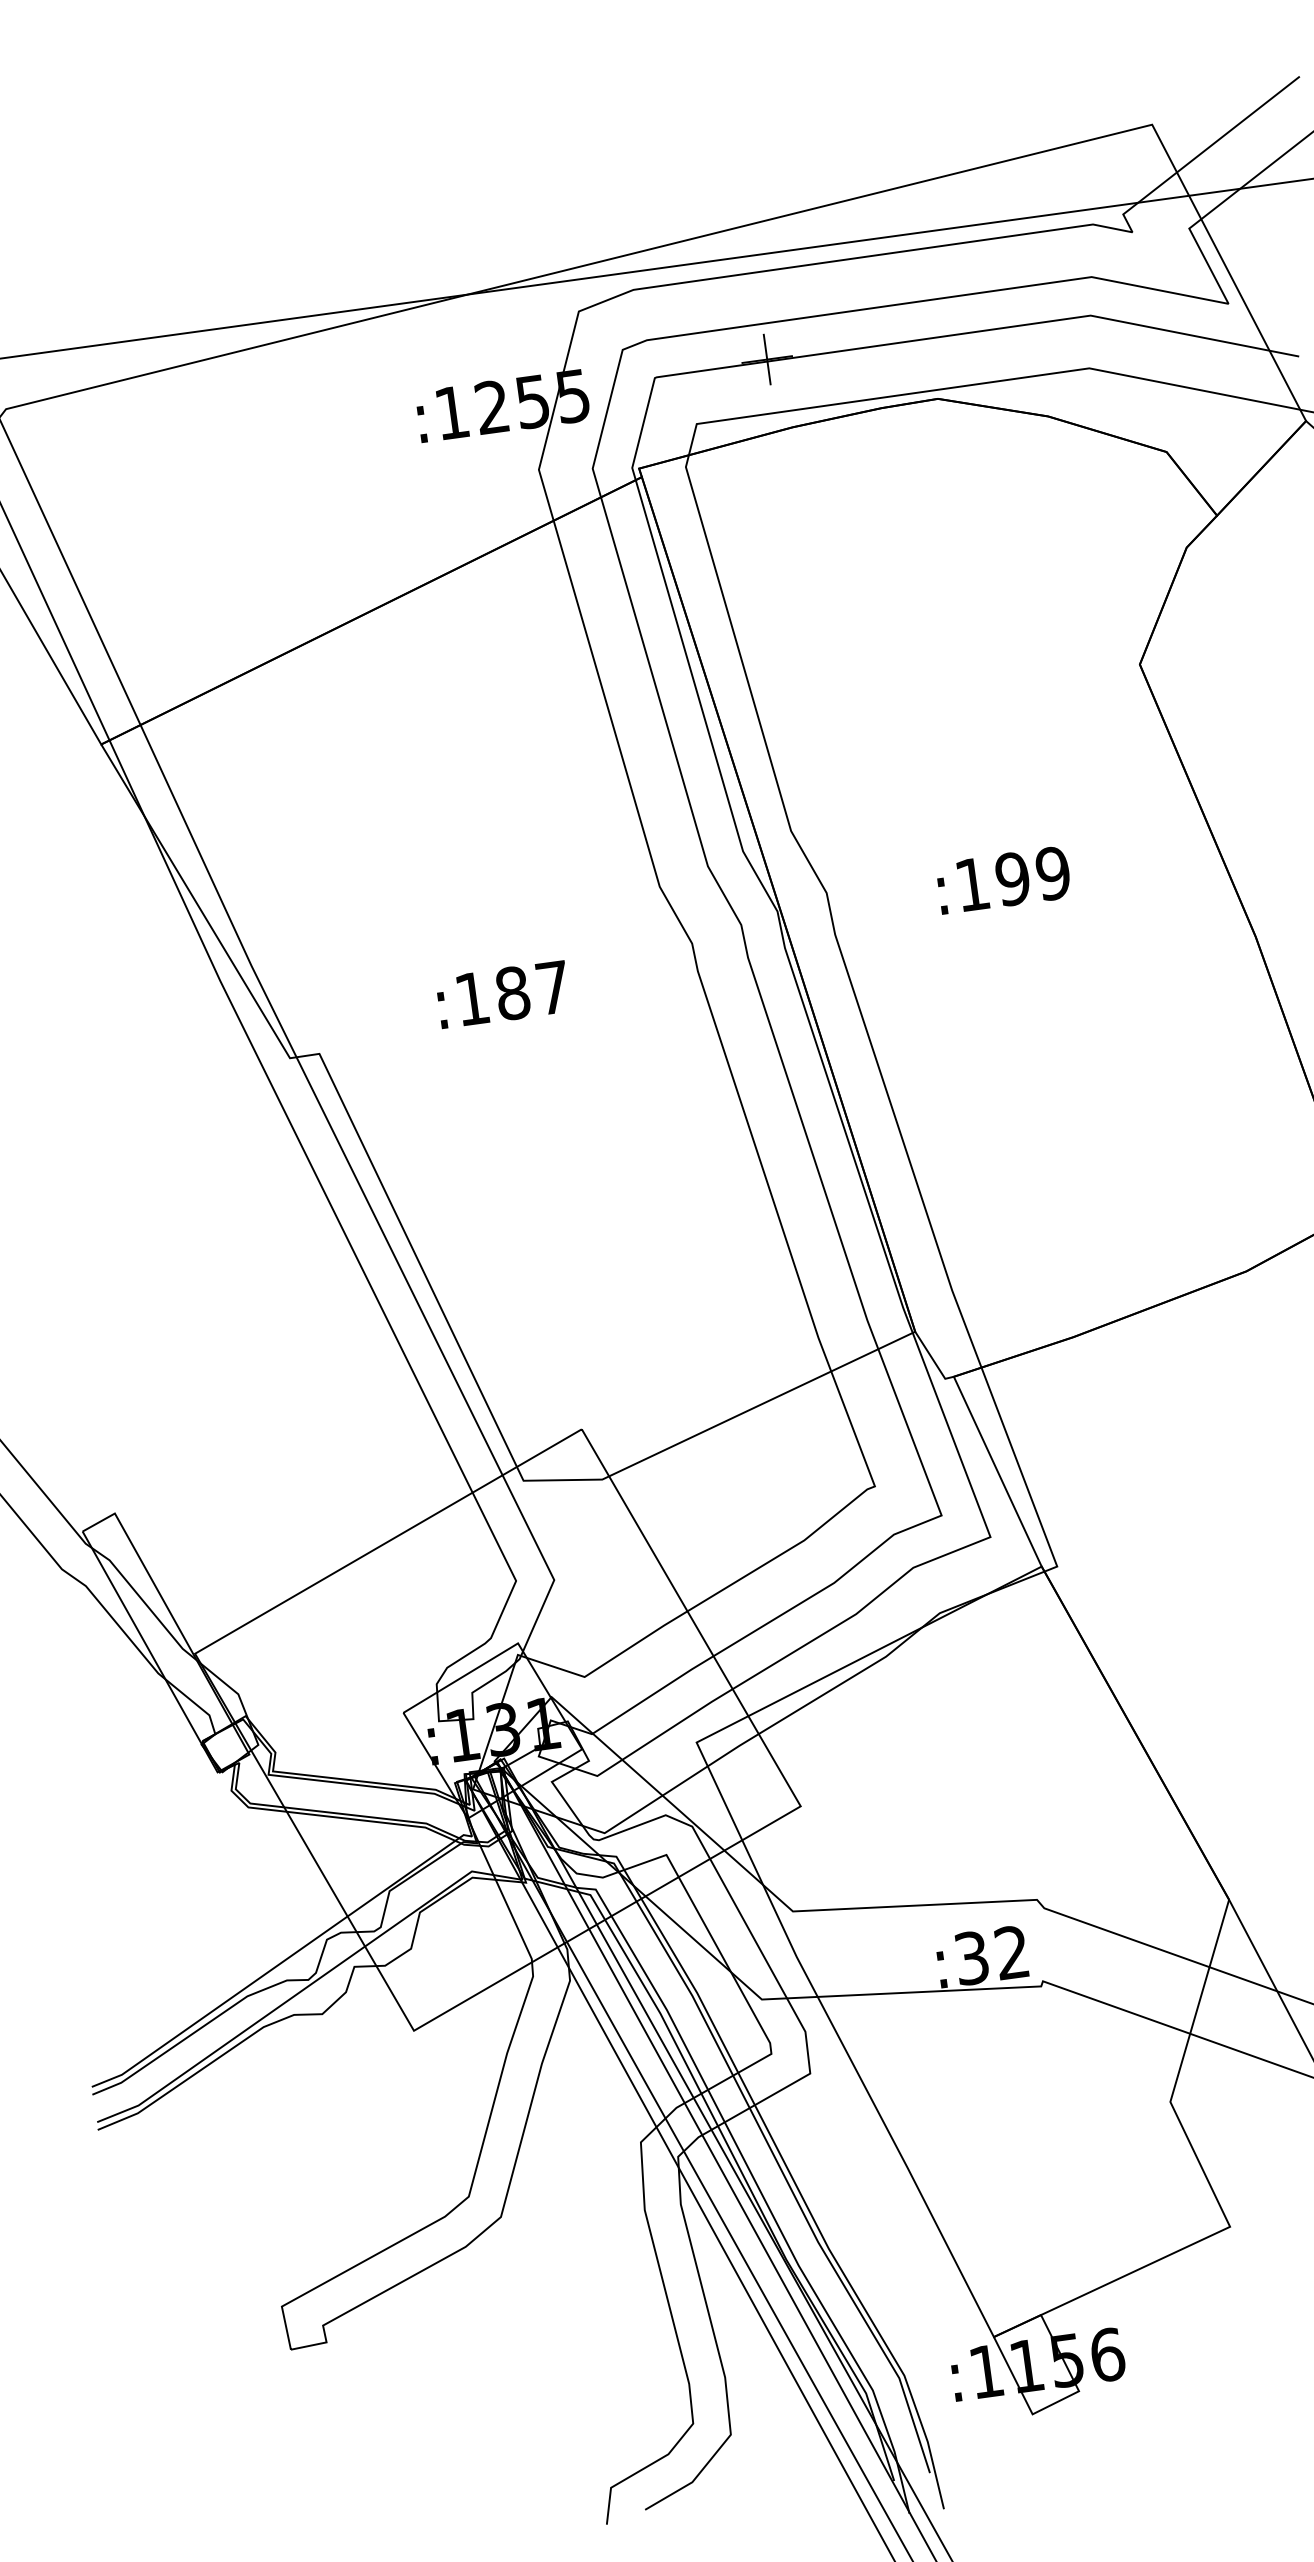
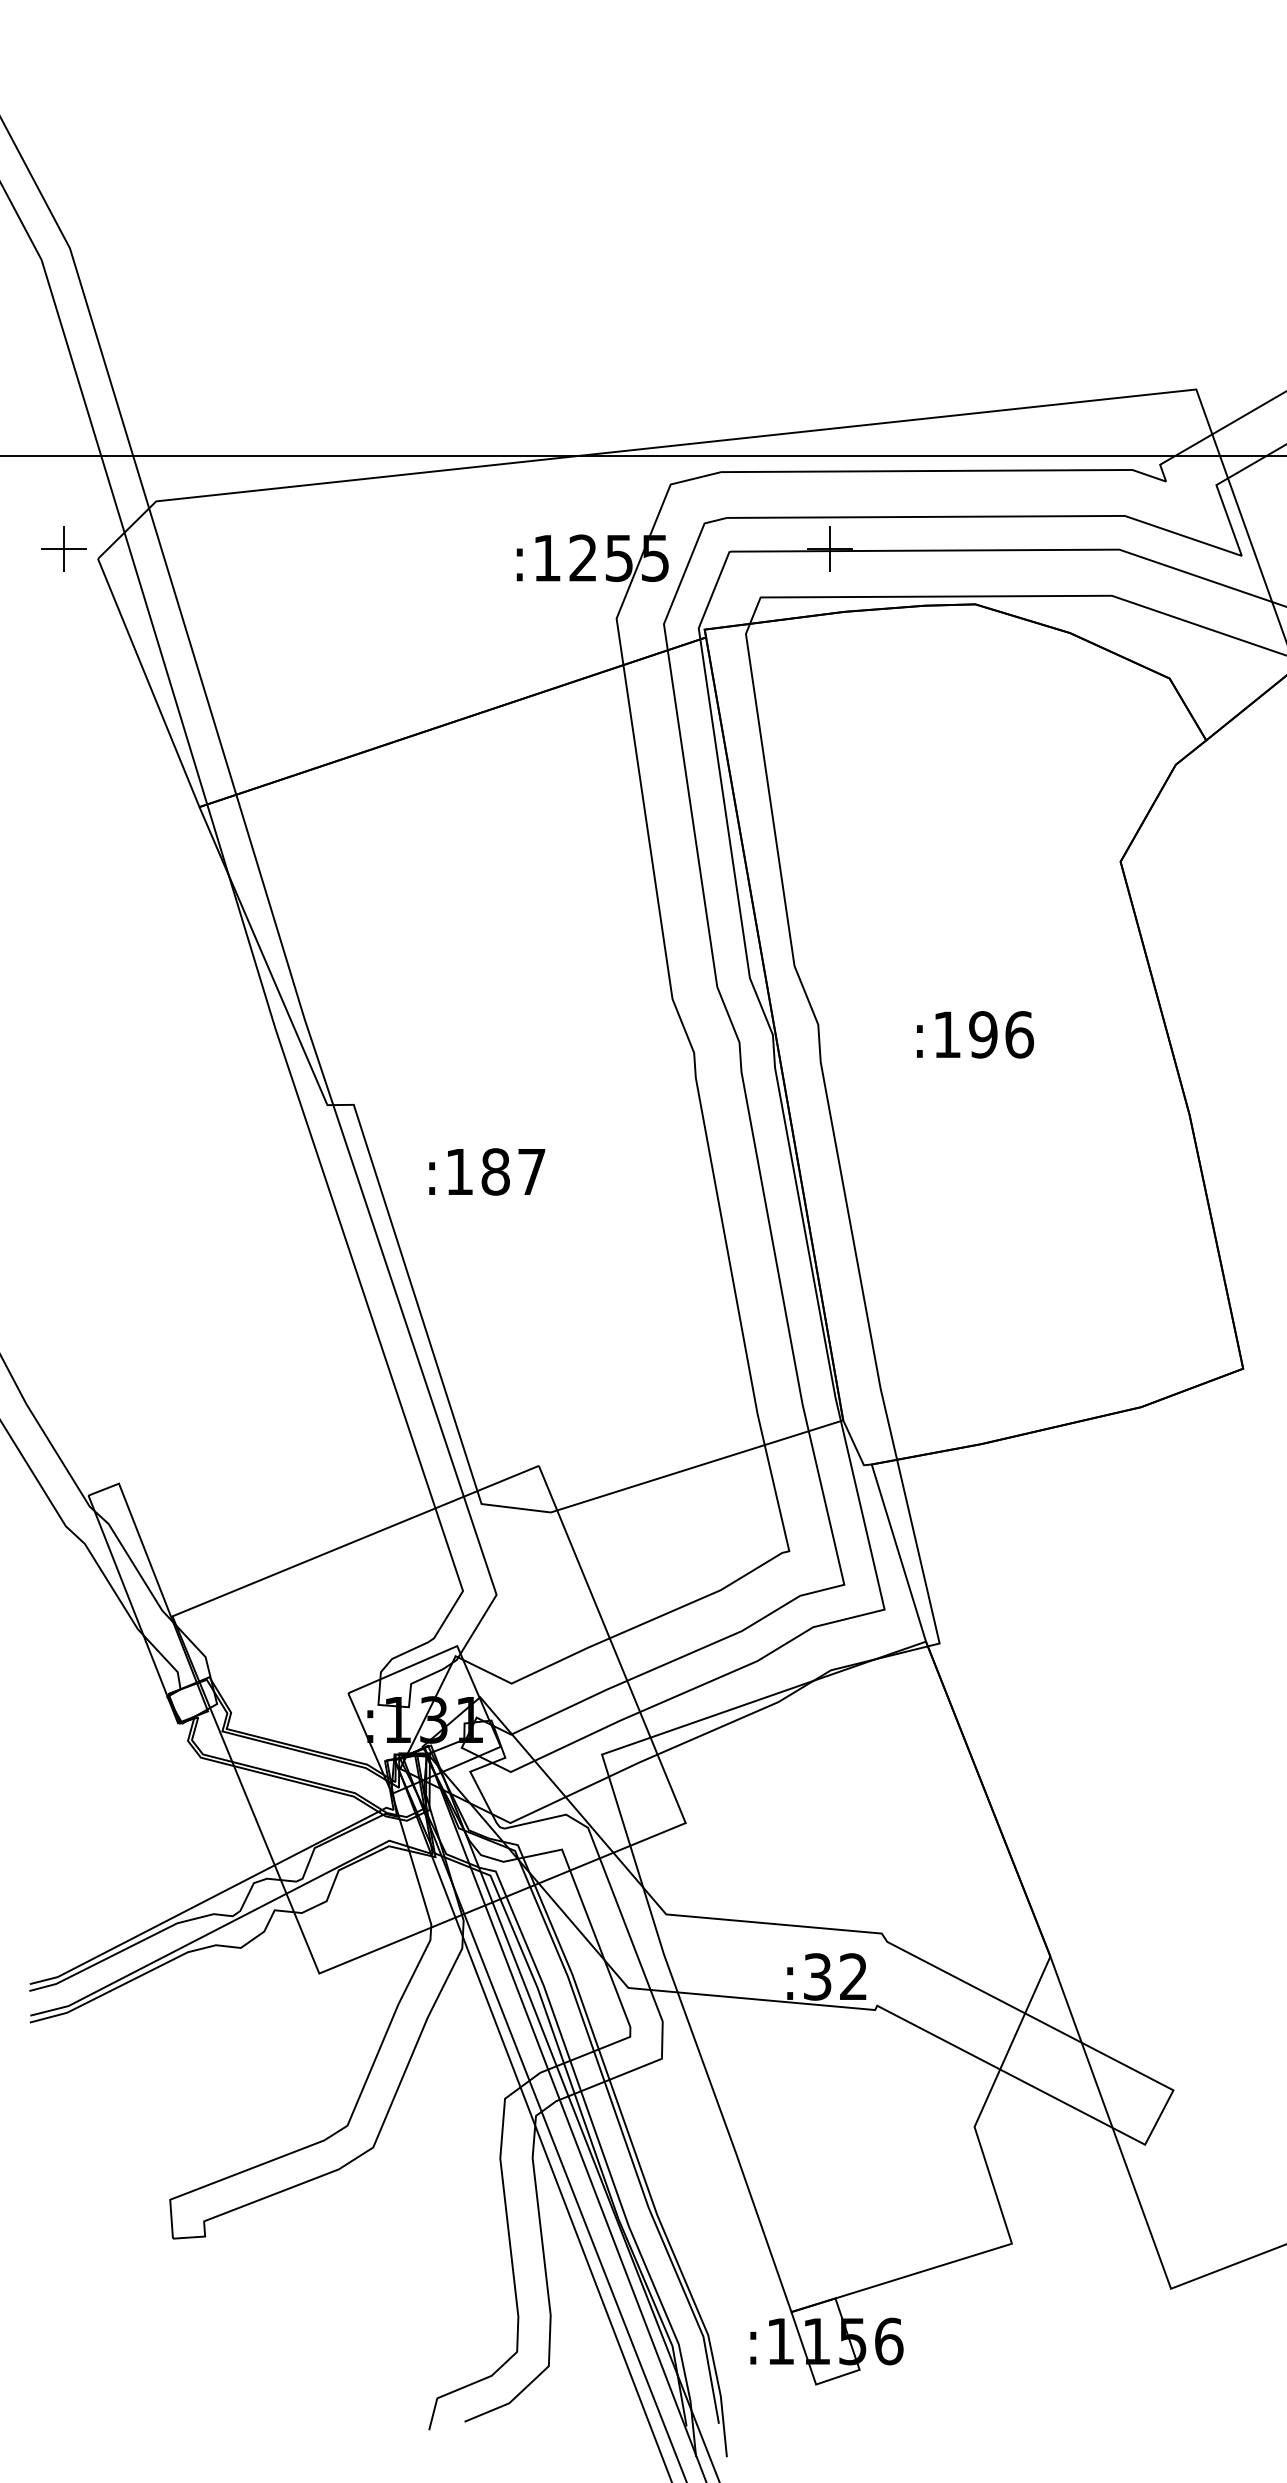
text: (1053, 873) -> (1019, 1034), :199 -> :196
text: (503, 994) -> (487, 1171), moved

